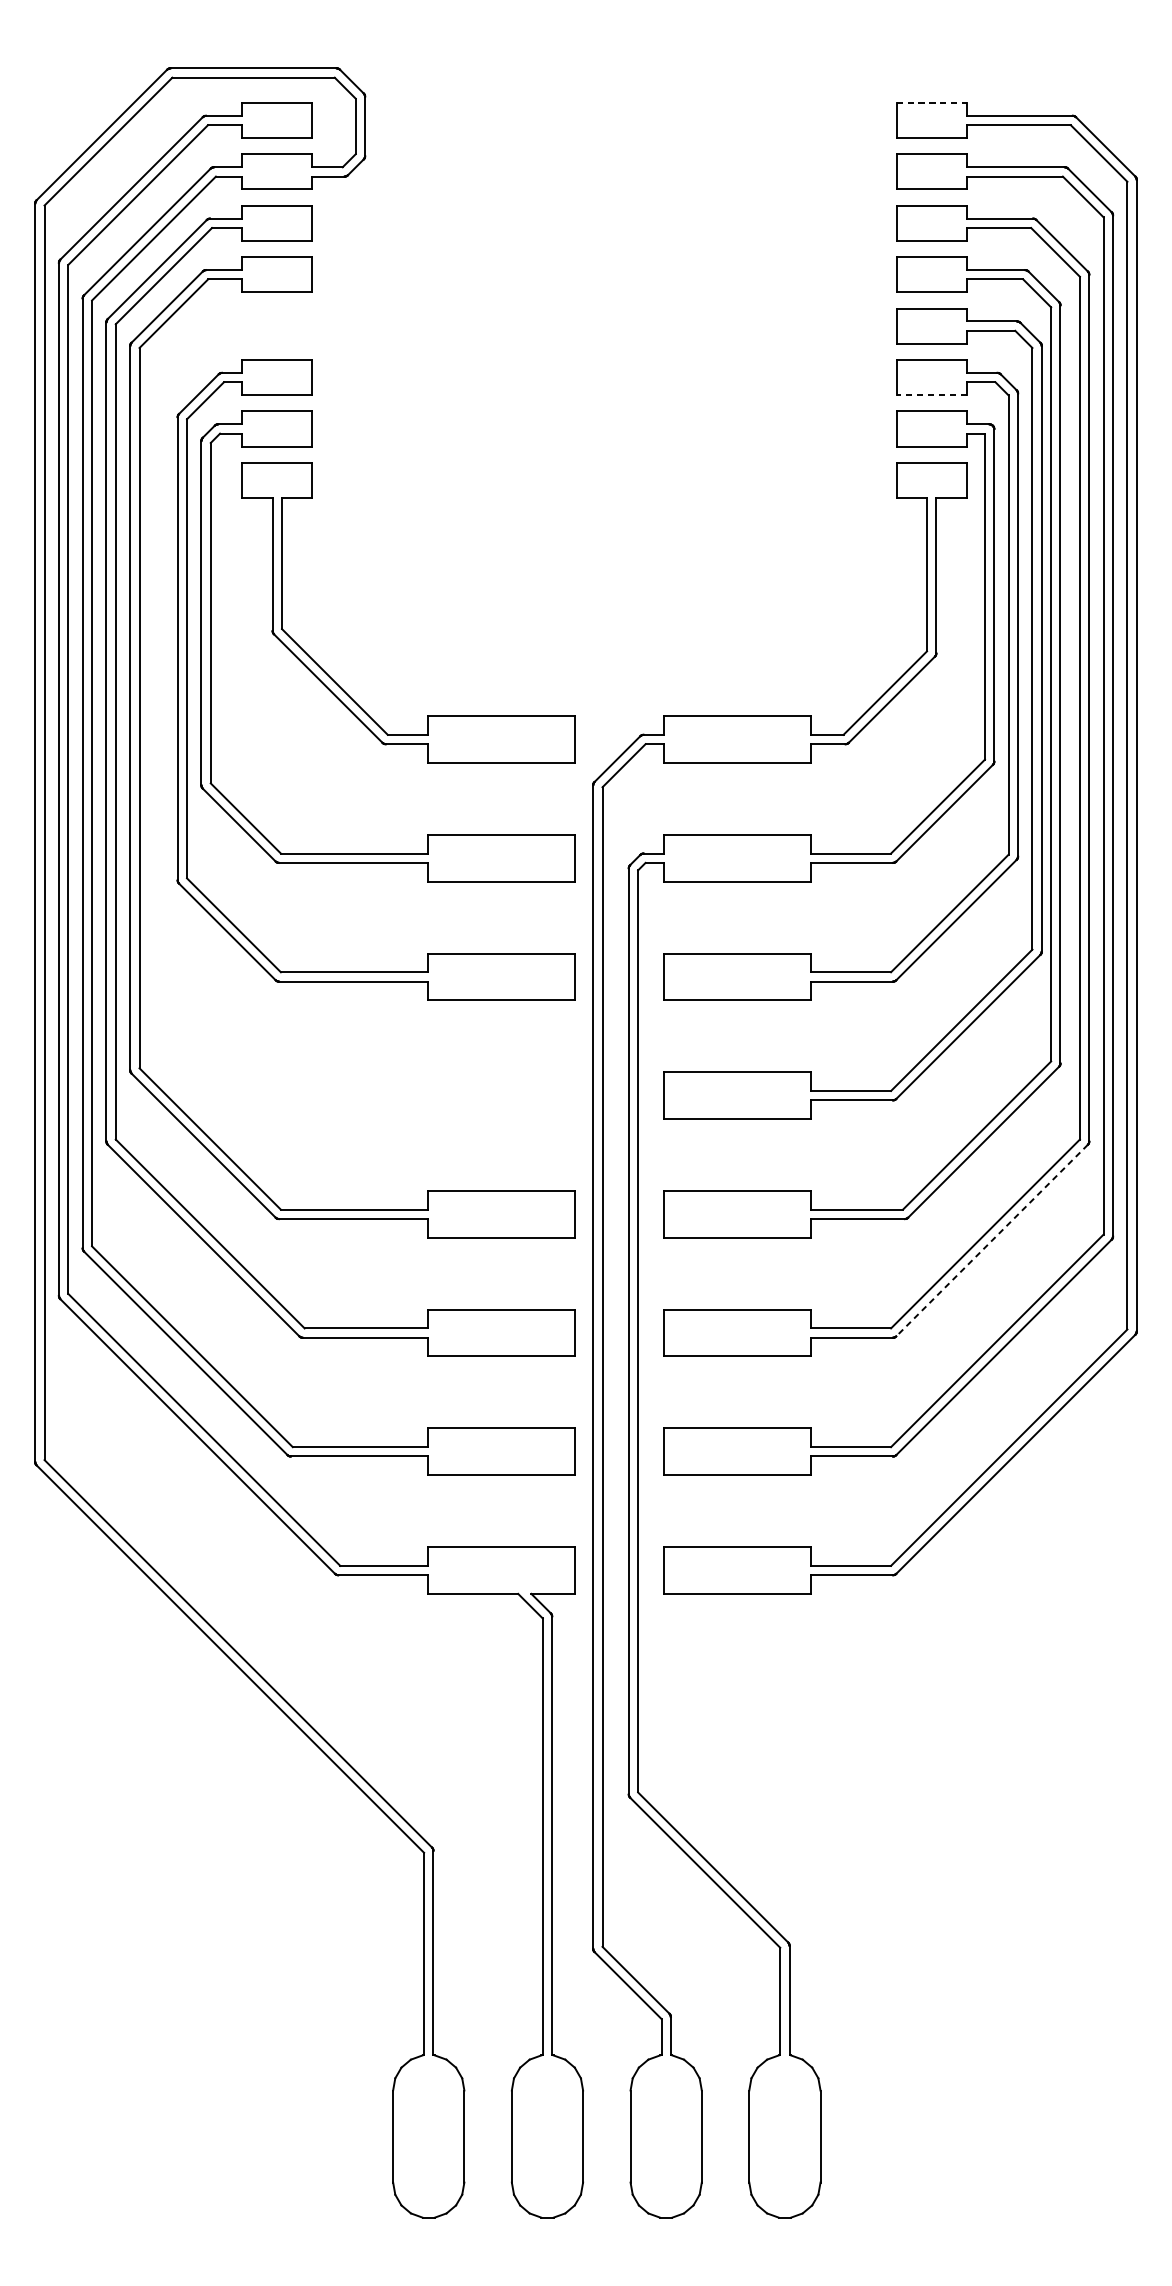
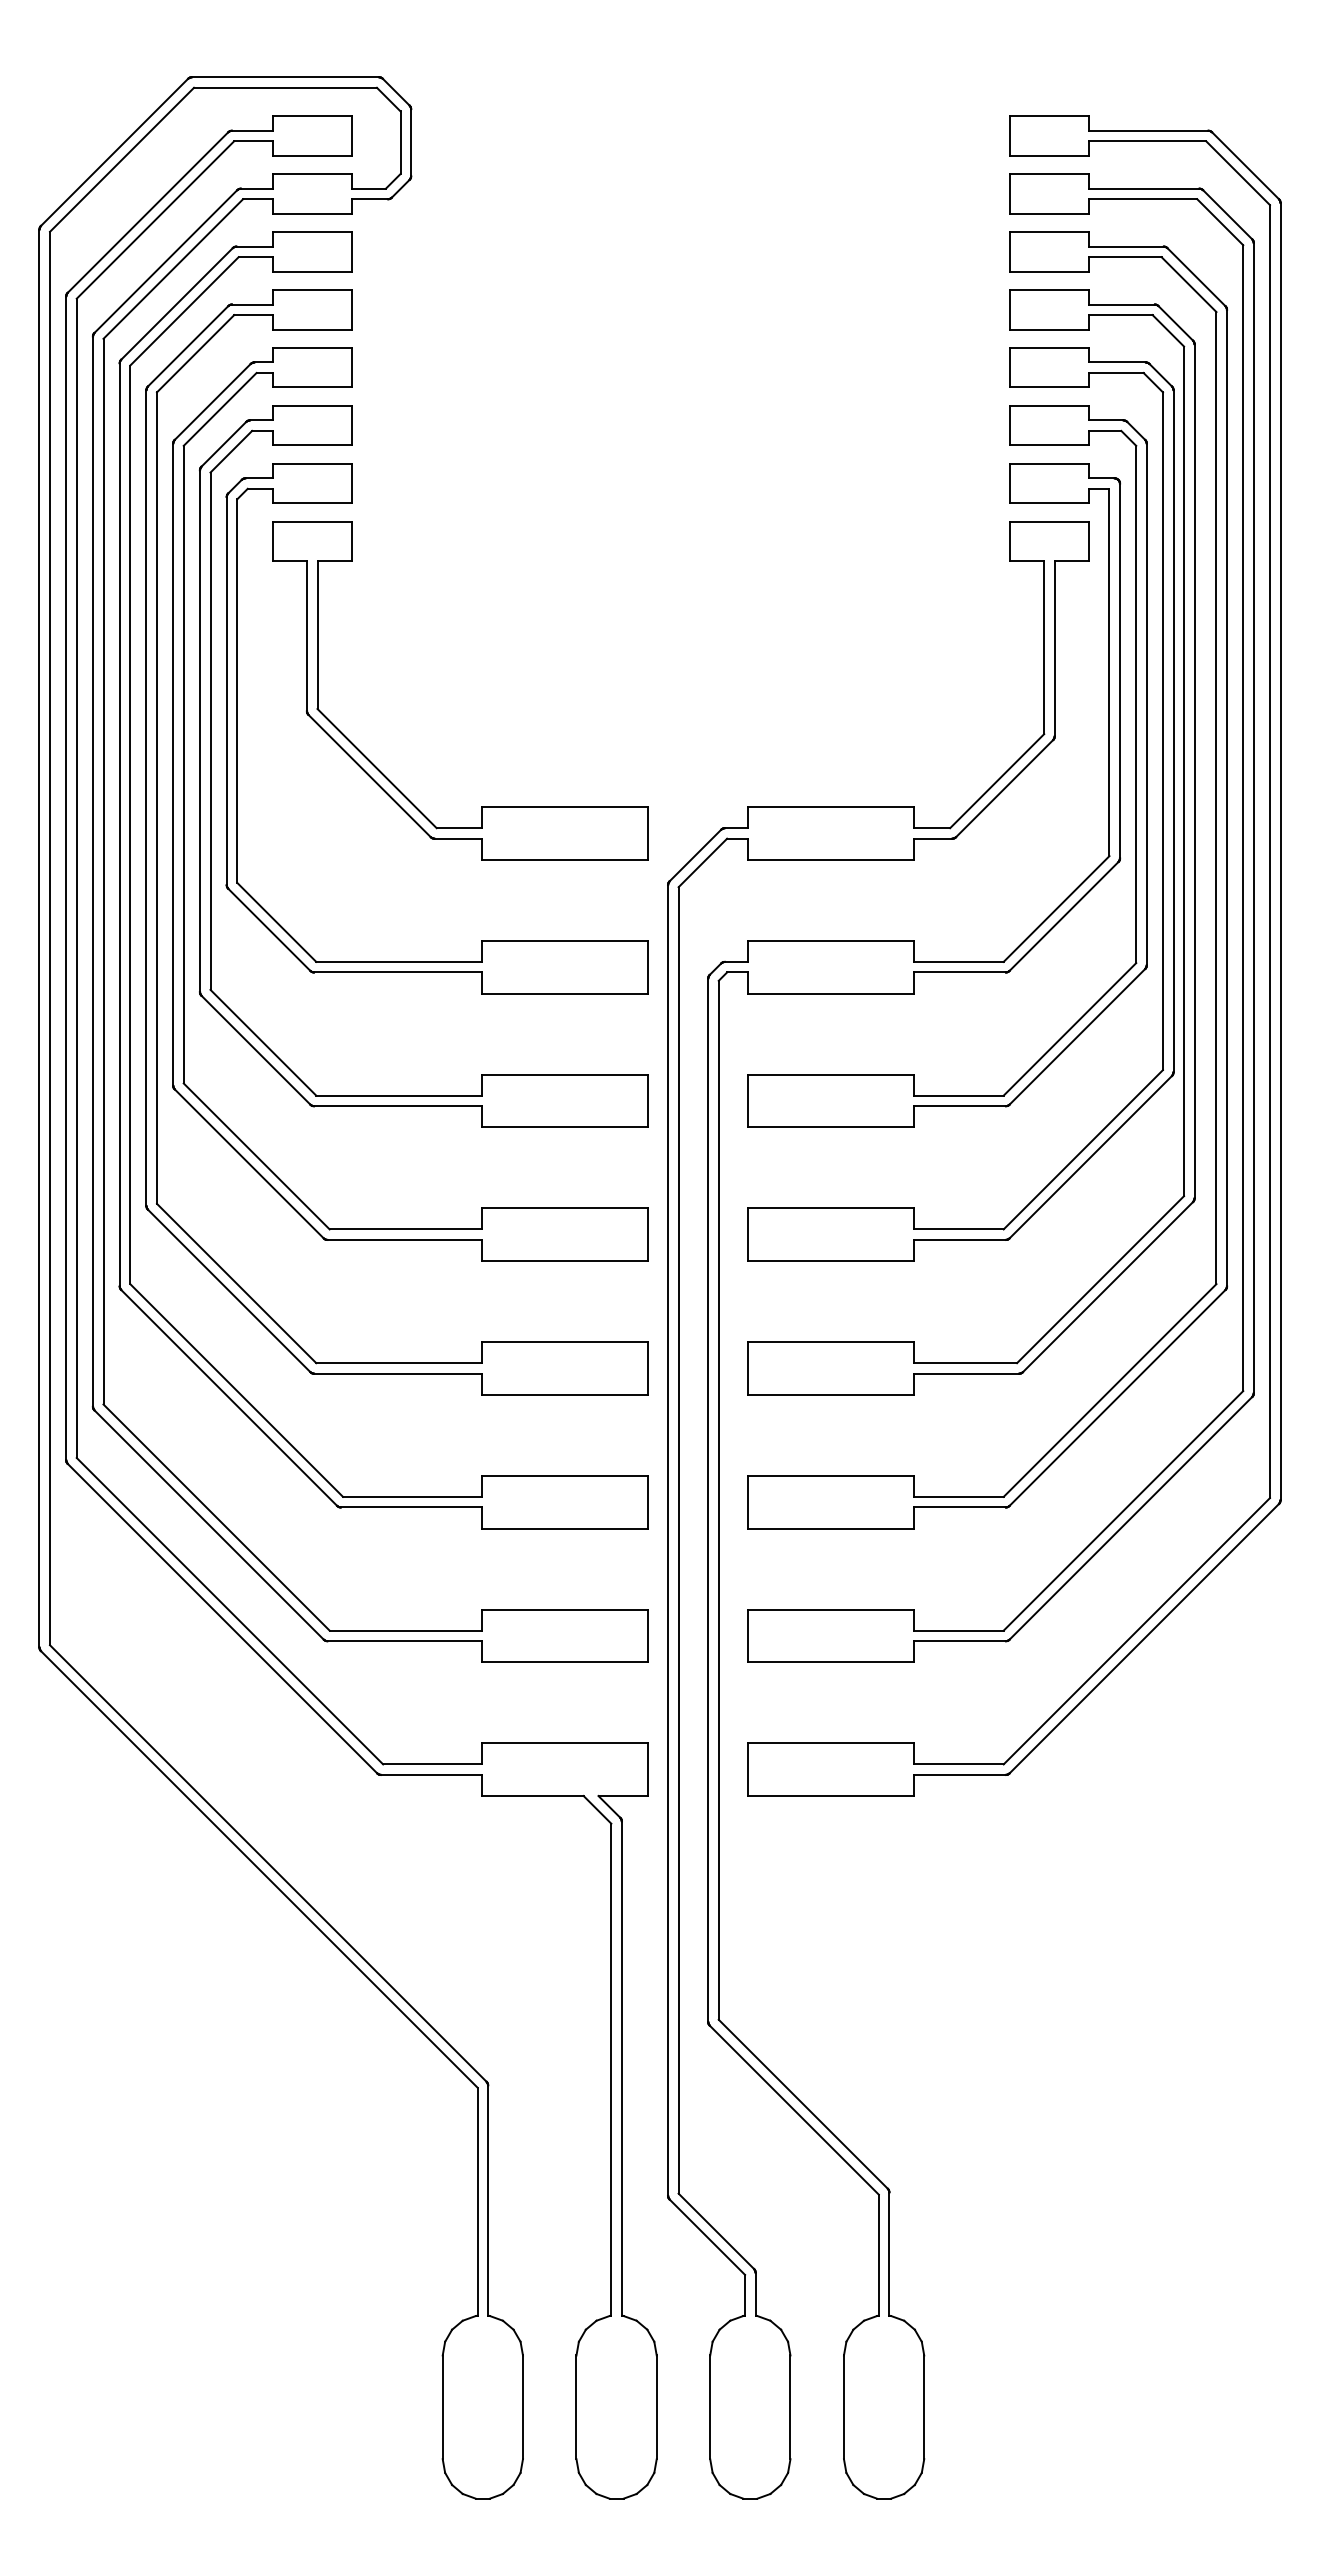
line: (931, 103) -> (1049, 116), dashed -> solid
line: (930, 395) -> (1048, 445), dashed -> solid
part: (163, 713) -> (184, 804), added
line: (992, 1240) -> (1117, 1397), dashed -> solid

